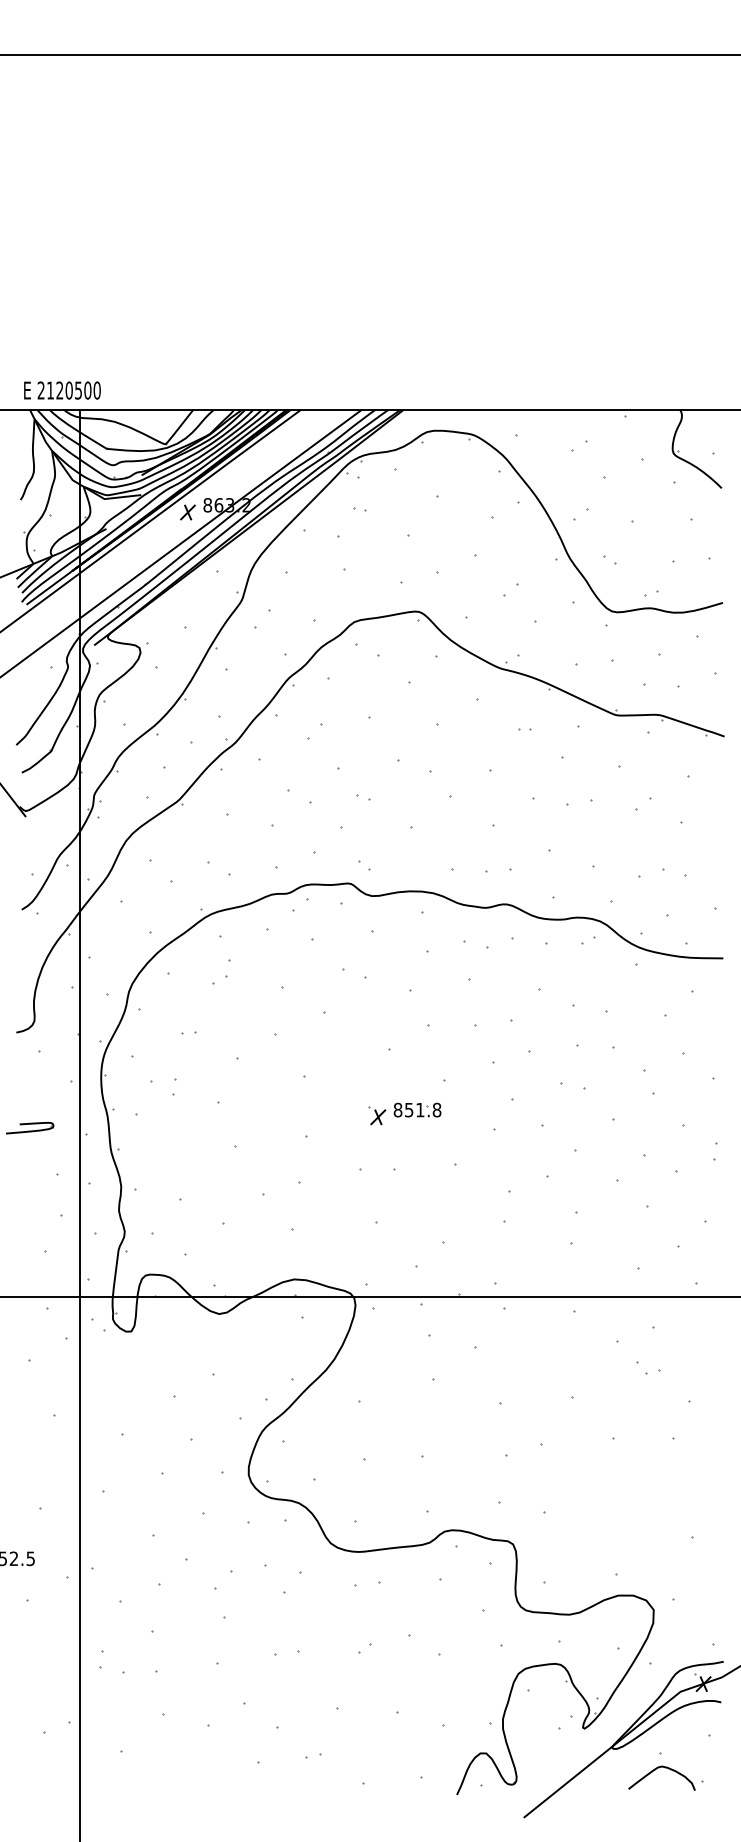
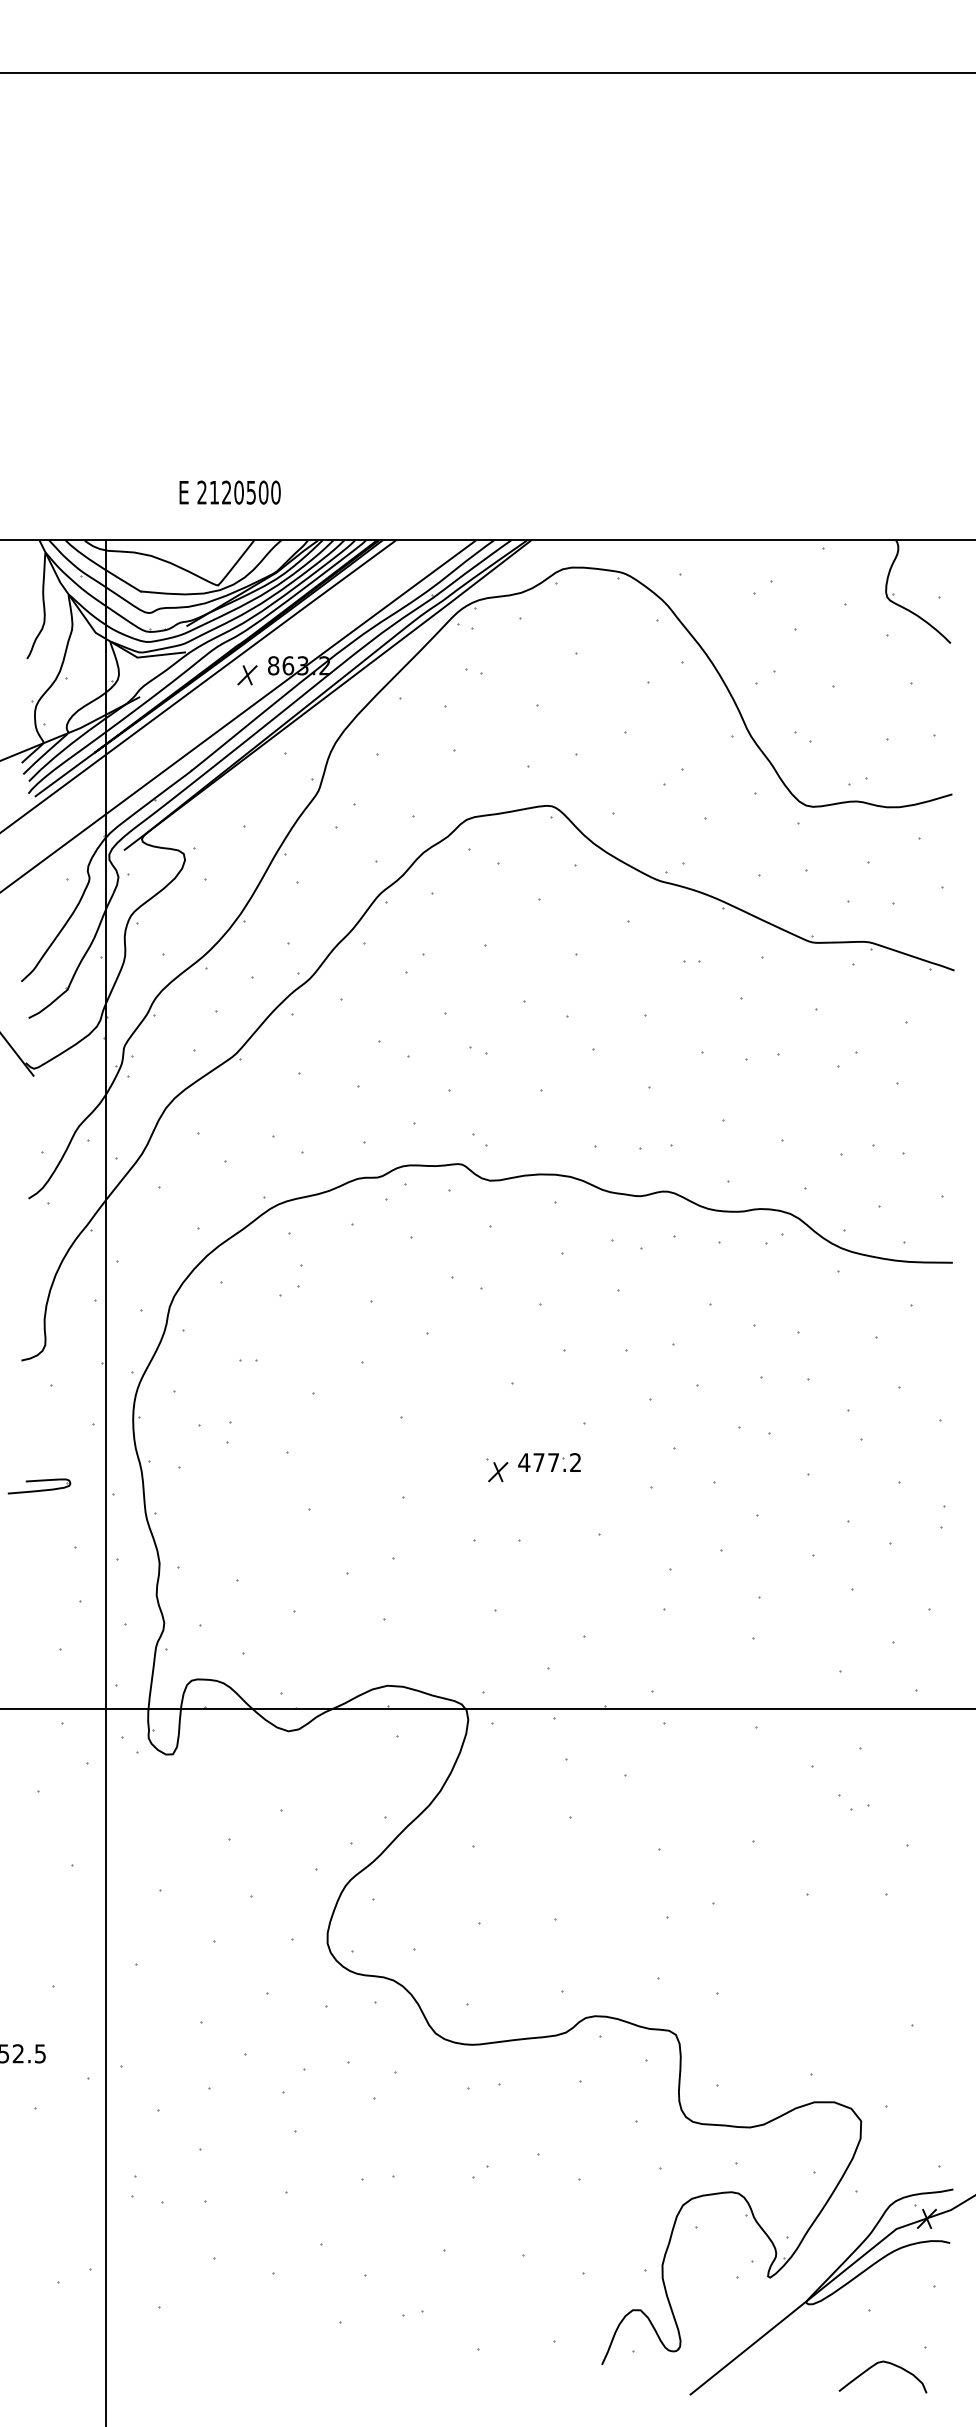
text: (61, 390) -> (229, 492), moved
text: (417, 1109) -> (549, 1462), 851.8 -> 477.2
curve: (655, 1770) -> (874, 2366), moved

